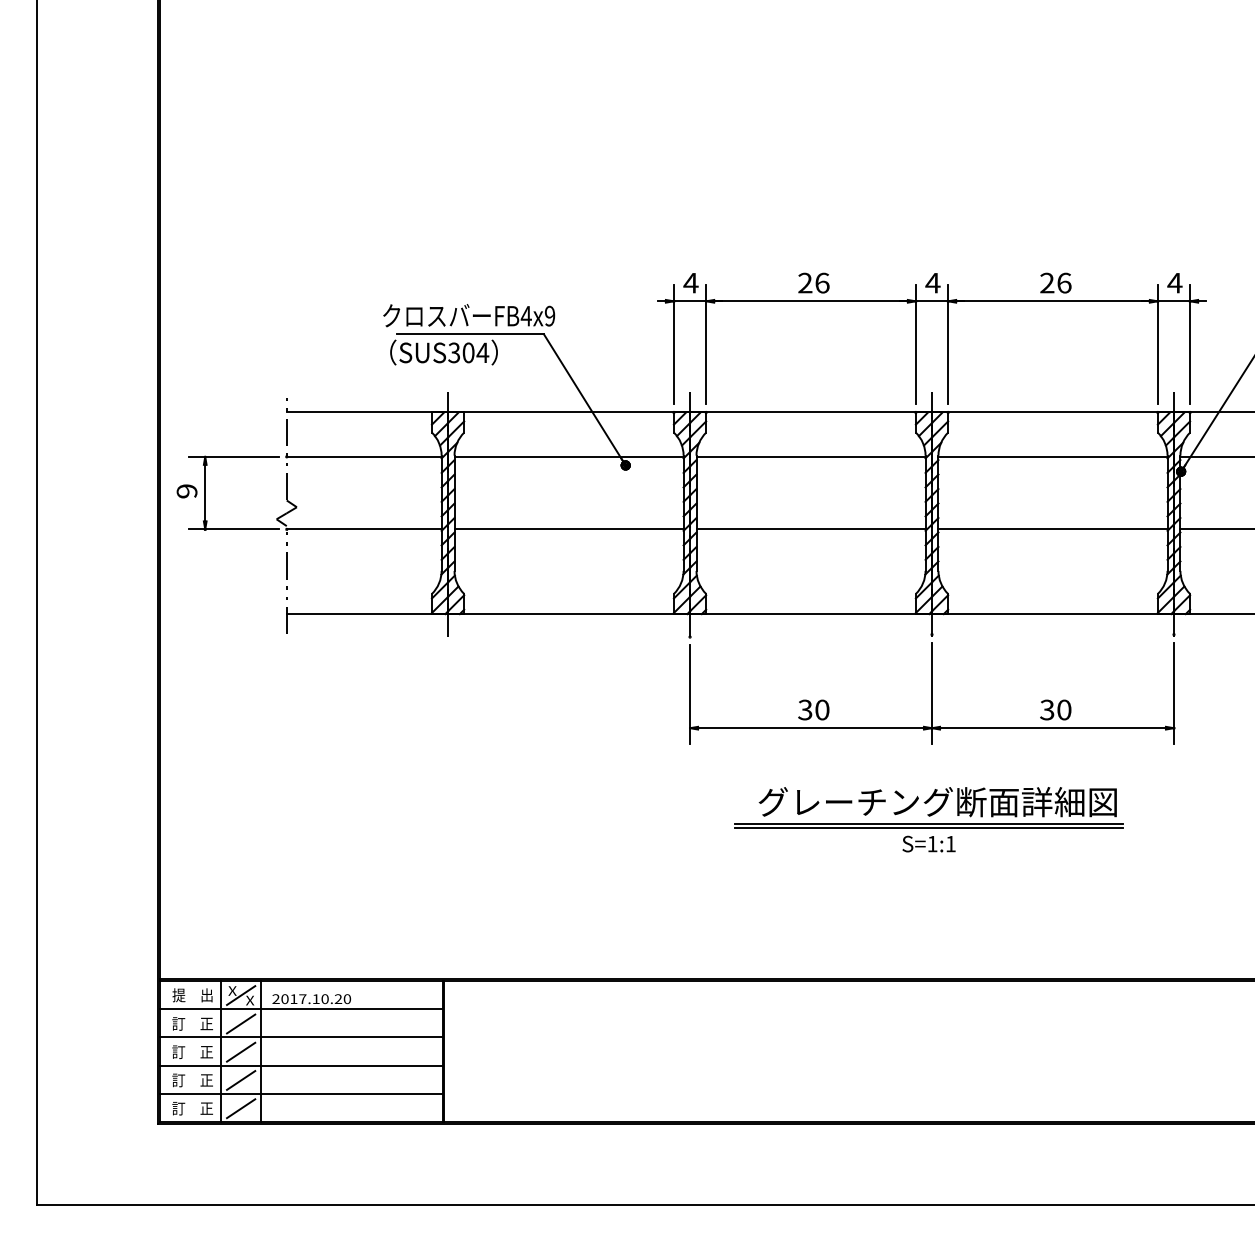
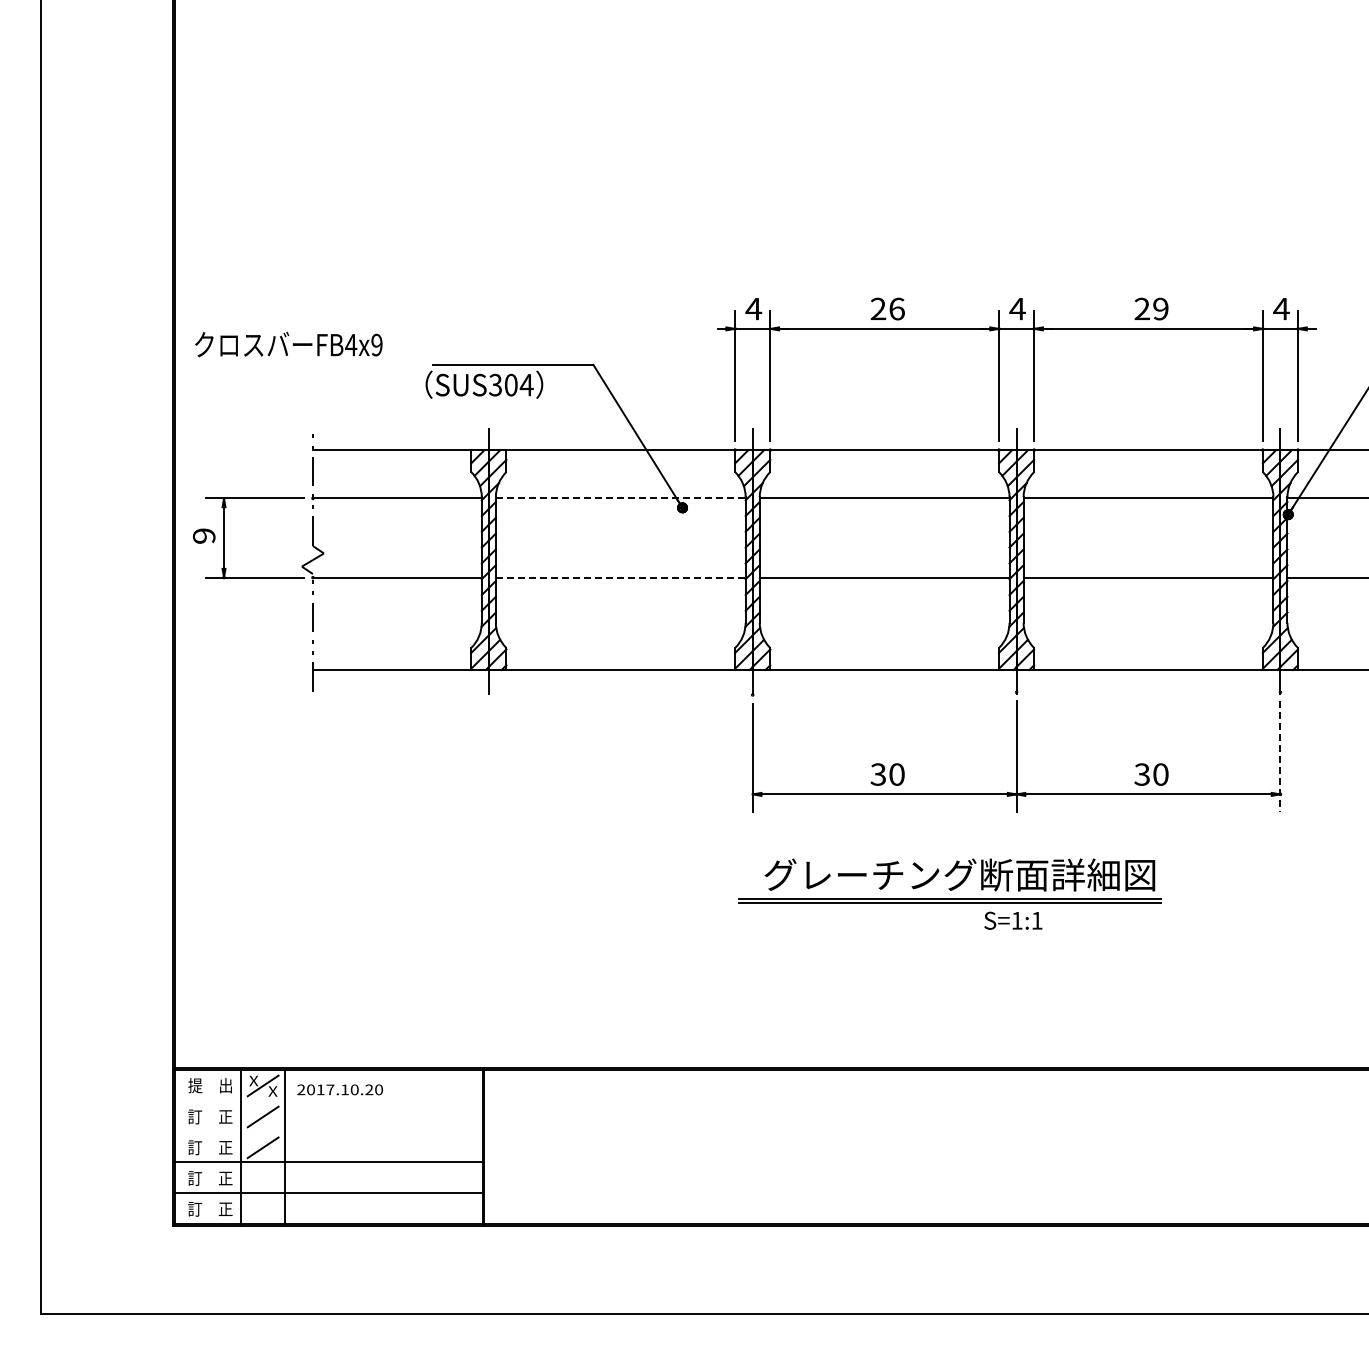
text: (1063, 282) -> (1160, 308), 26 -> 29
text: (468, 315) -> (288, 344), moved
line: (568, 456) -> (620, 498), solid -> dashed
line: (568, 529) -> (620, 577), solid -> dashed
line: (1174, 694) -> (1280, 757), solid -> dashed
part: (928, 807) -> (949, 880), moved
line: (301, 1008) -> (329, 1100), removed
line: (301, 1037) -> (329, 1131), removed
line: (240, 1080) -> (262, 1178), removed
line: (240, 1108) -> (262, 1209), removed

